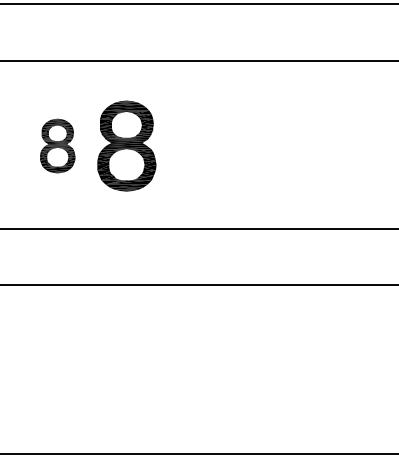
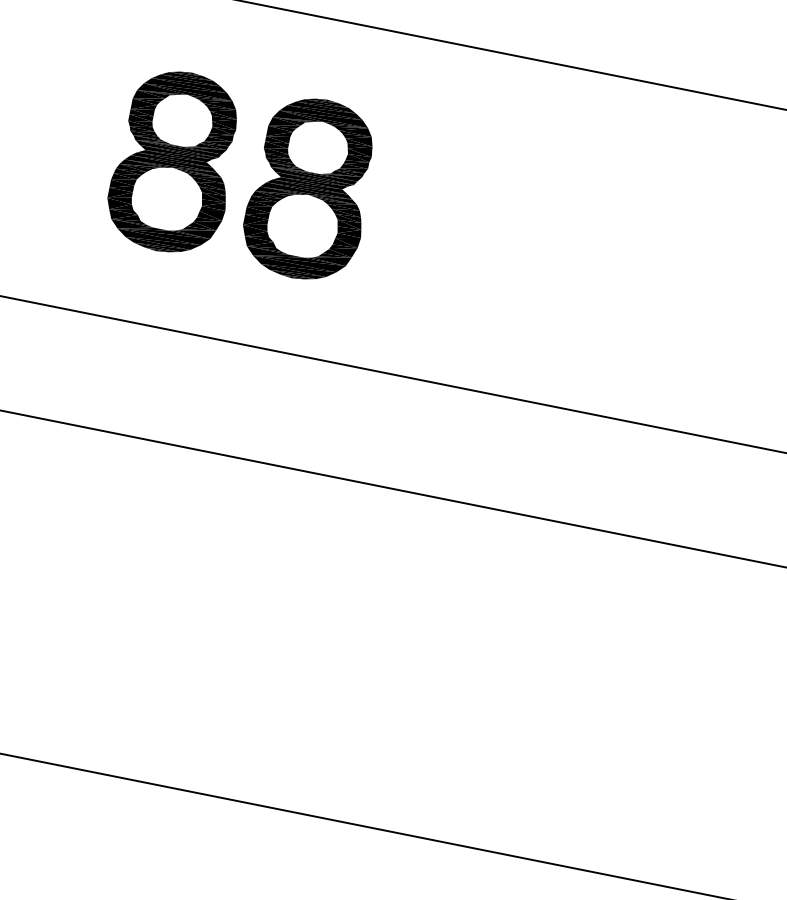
part: (57, 145) -> (174, 160), size x1.67

